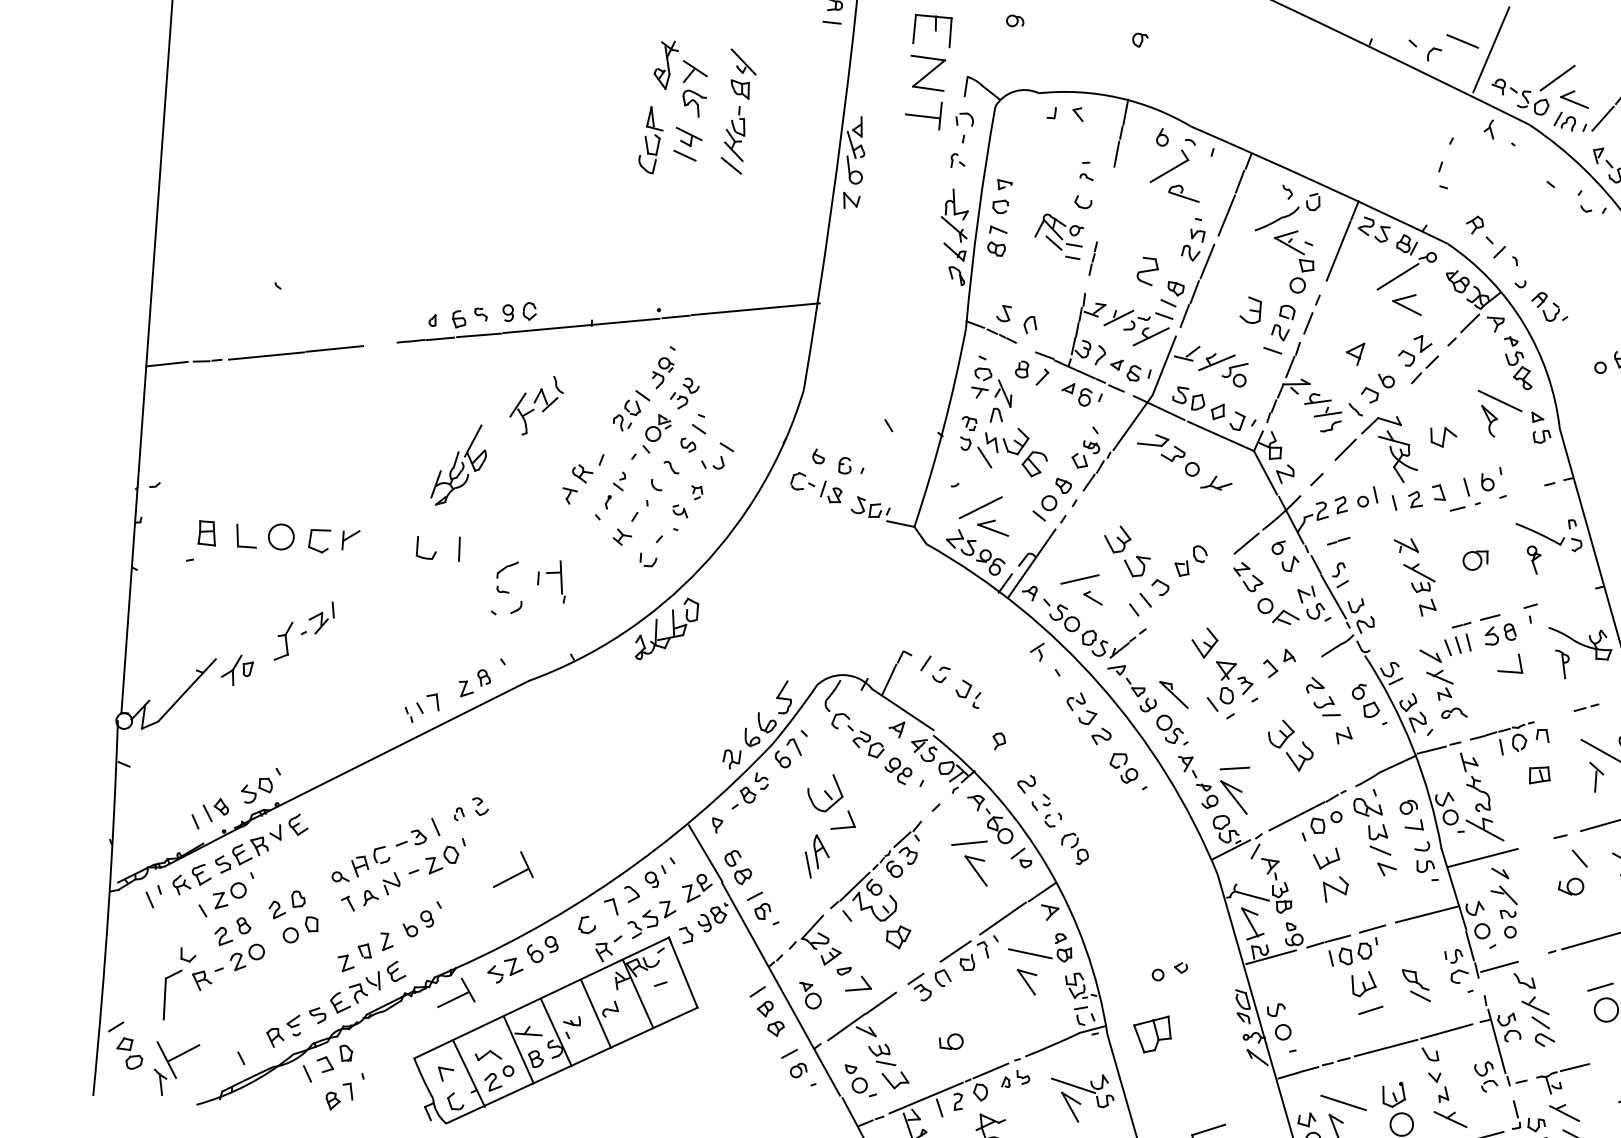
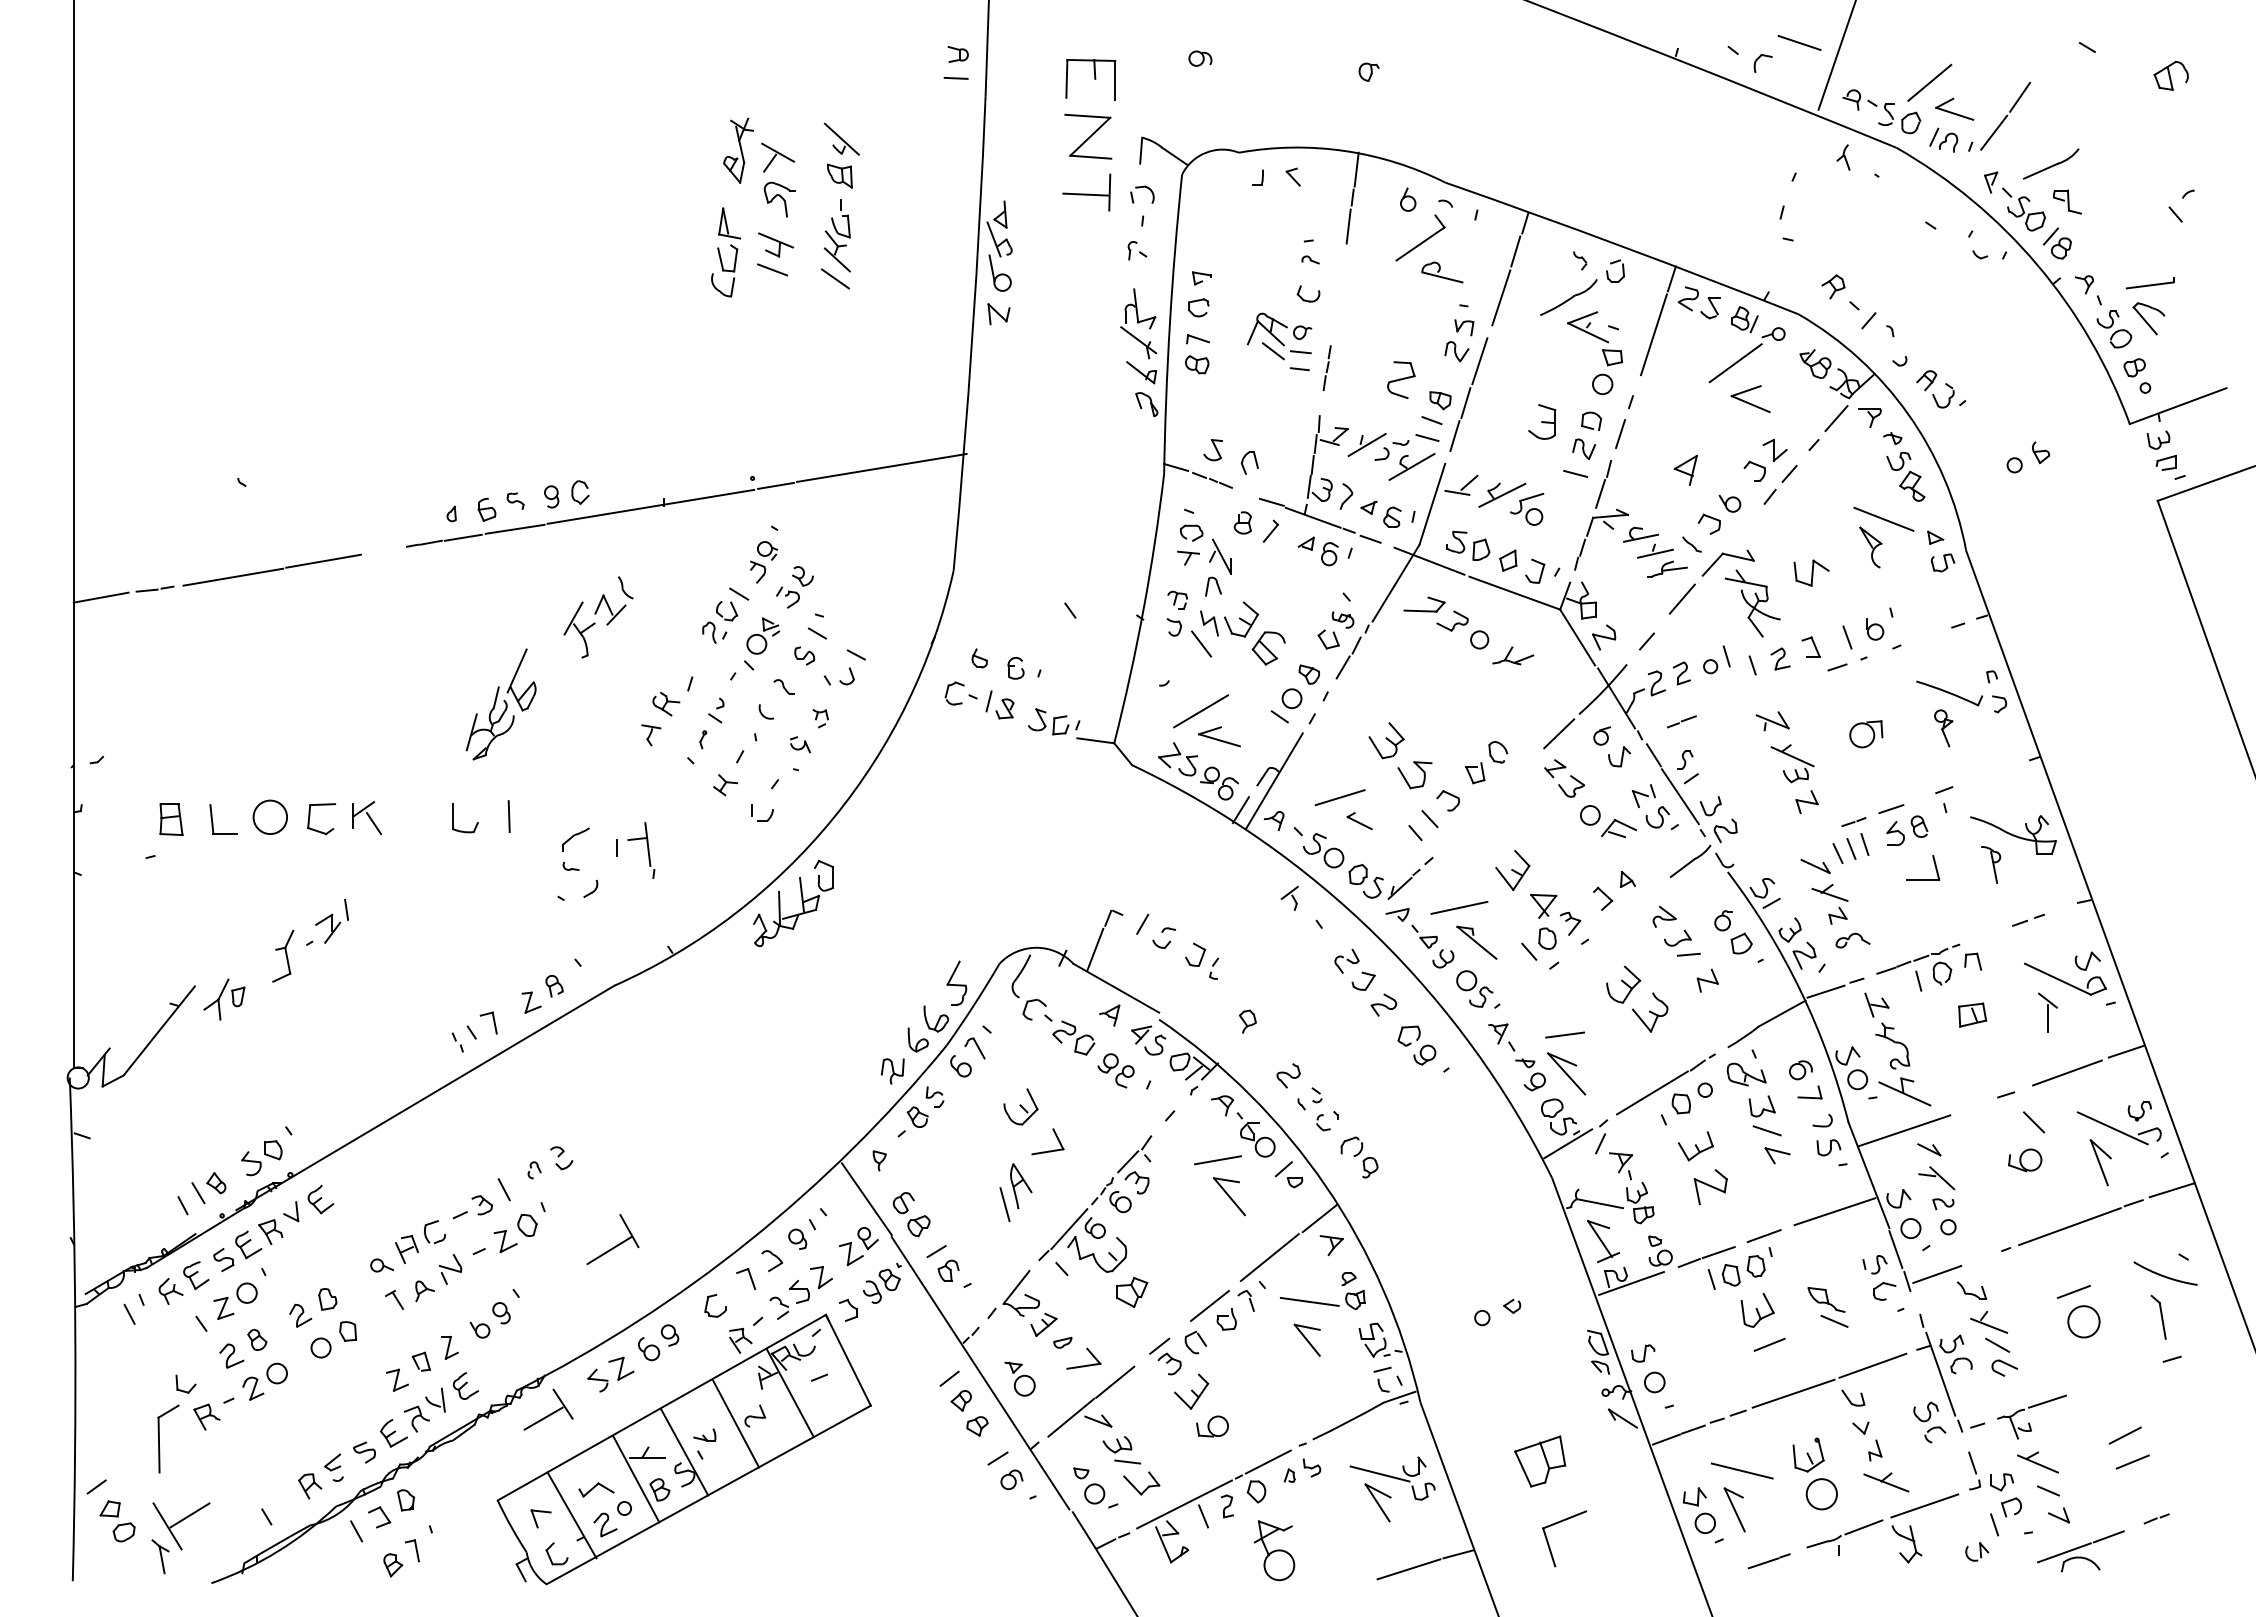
line: (1341, 426) -> (1674, 568), added
line: (358, 547) -> (374, 823), added
line: (1163, 667) -> (1459, 907), added
part: (825, 792) -> (1020, 1106), size x0.71
part: (937, 1014) -> (1191, 1391), added
part: (1152, 1034) -> (1540, 1461), moved

